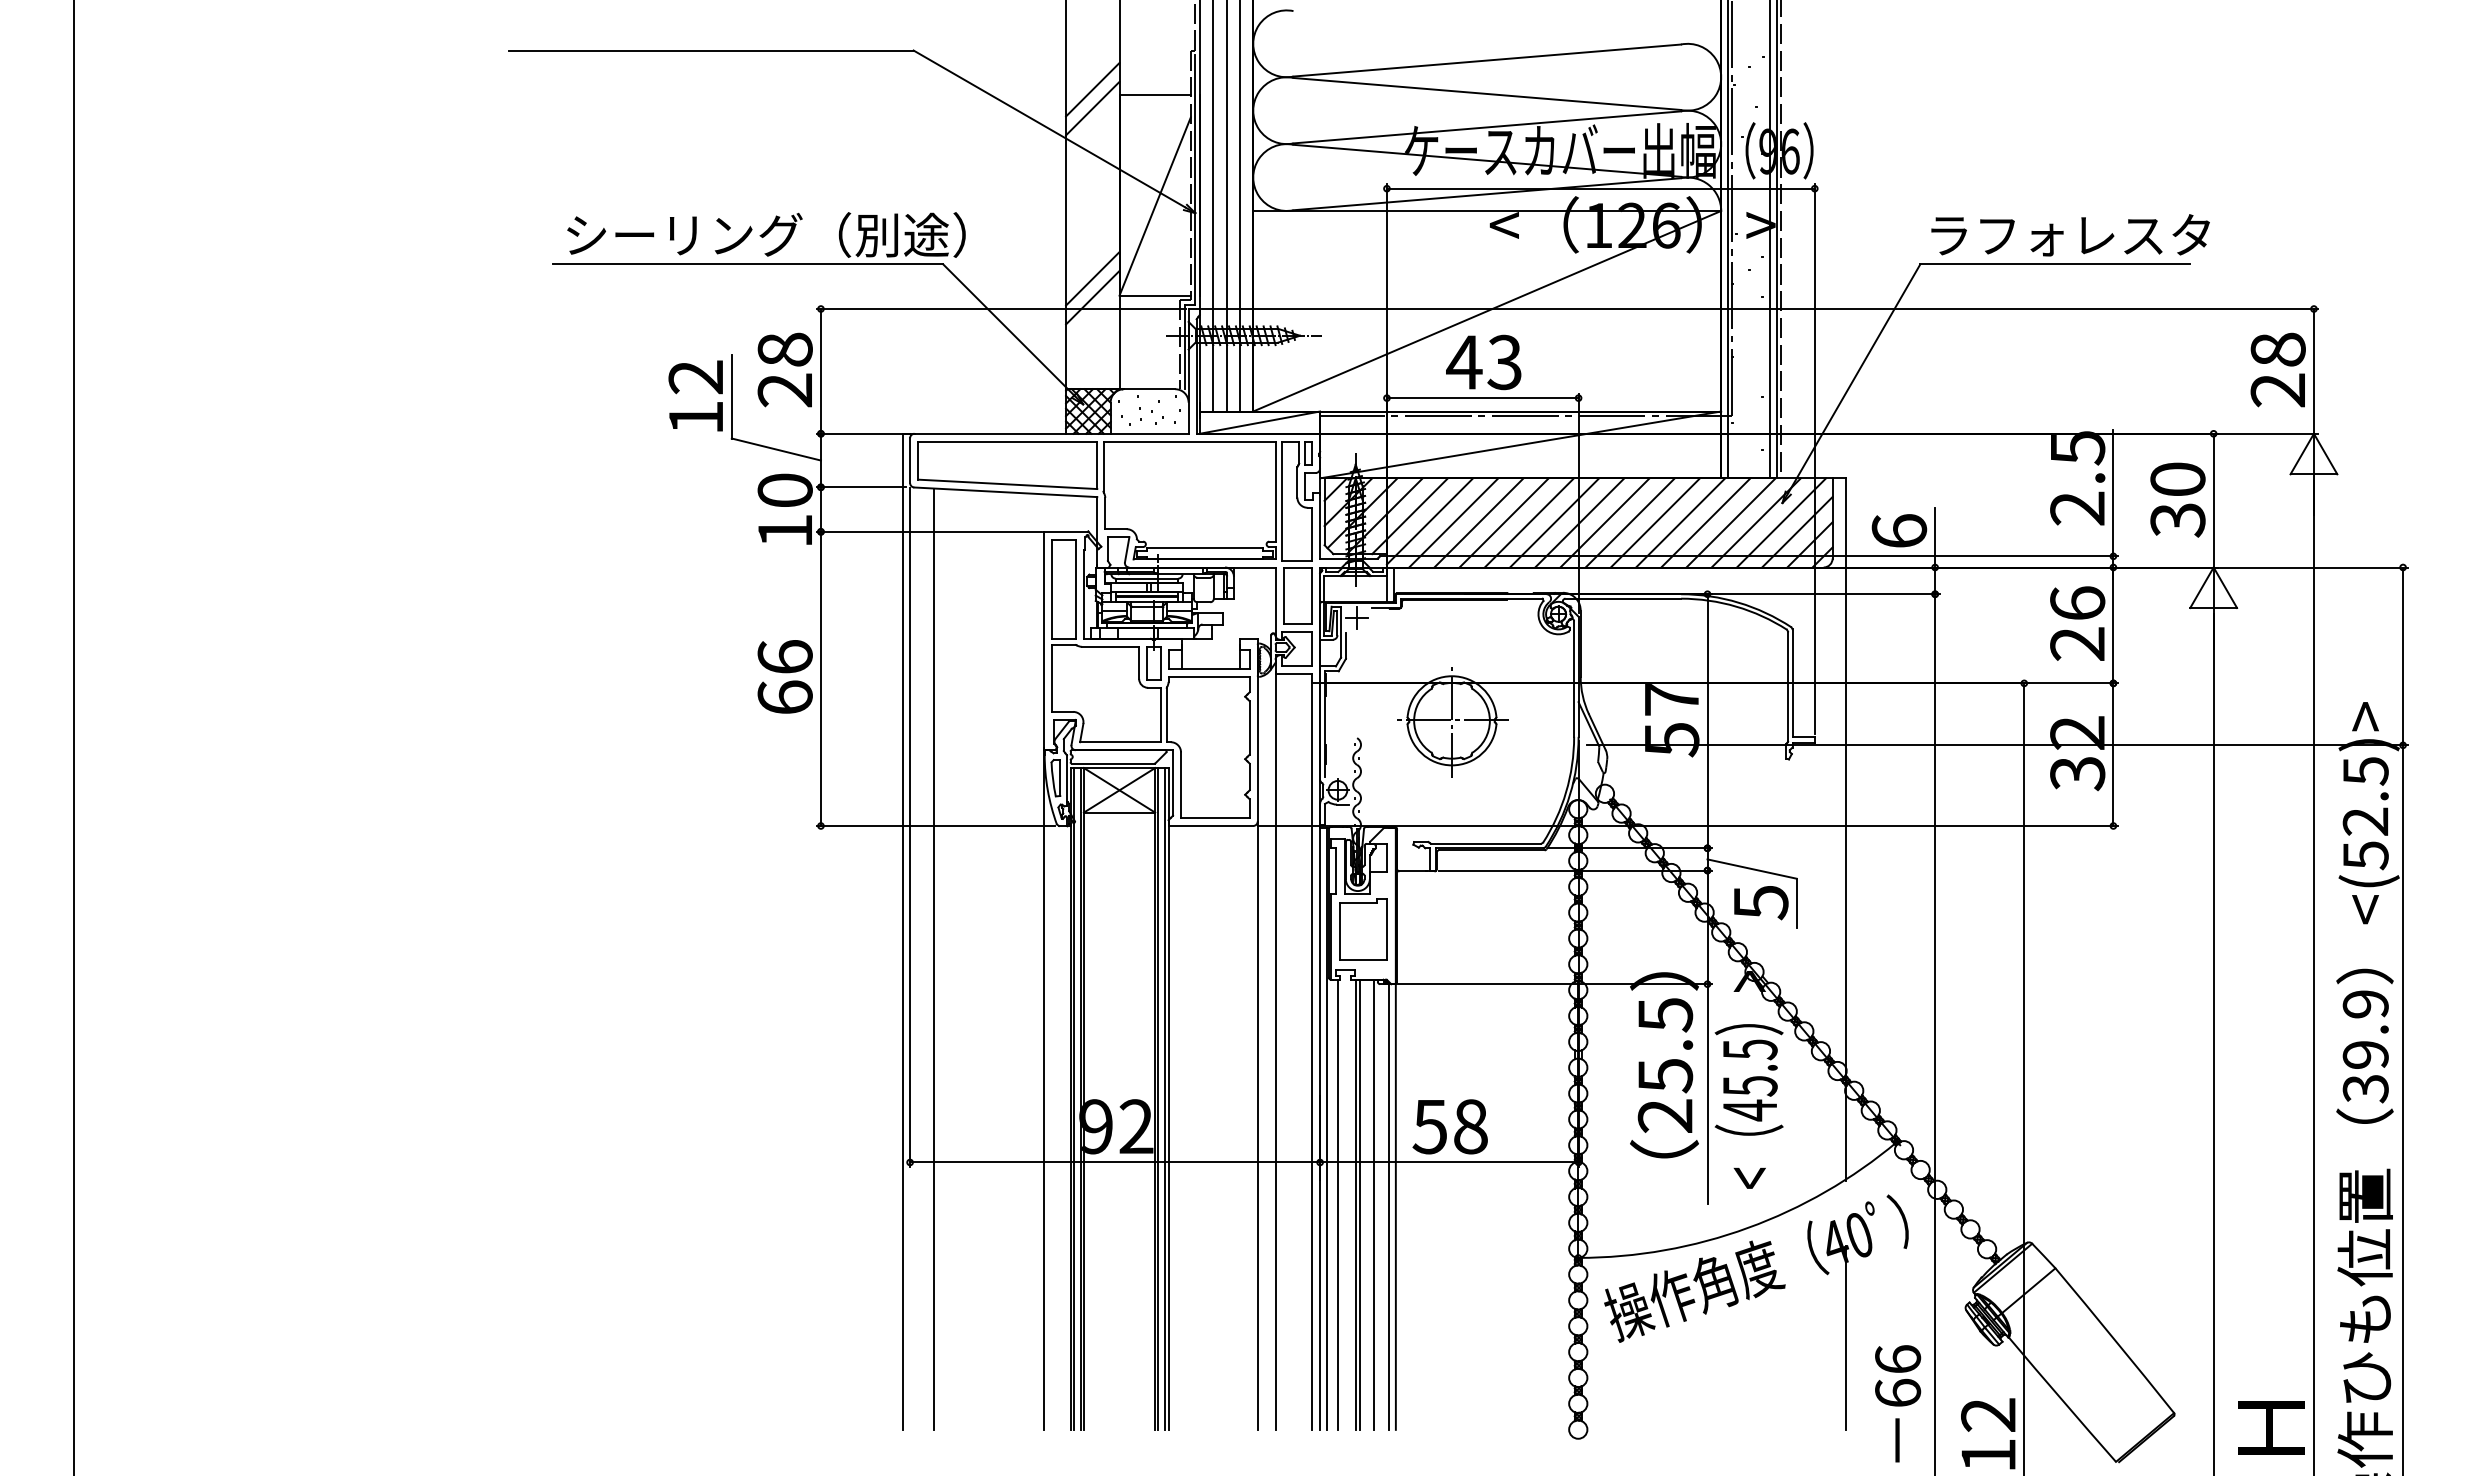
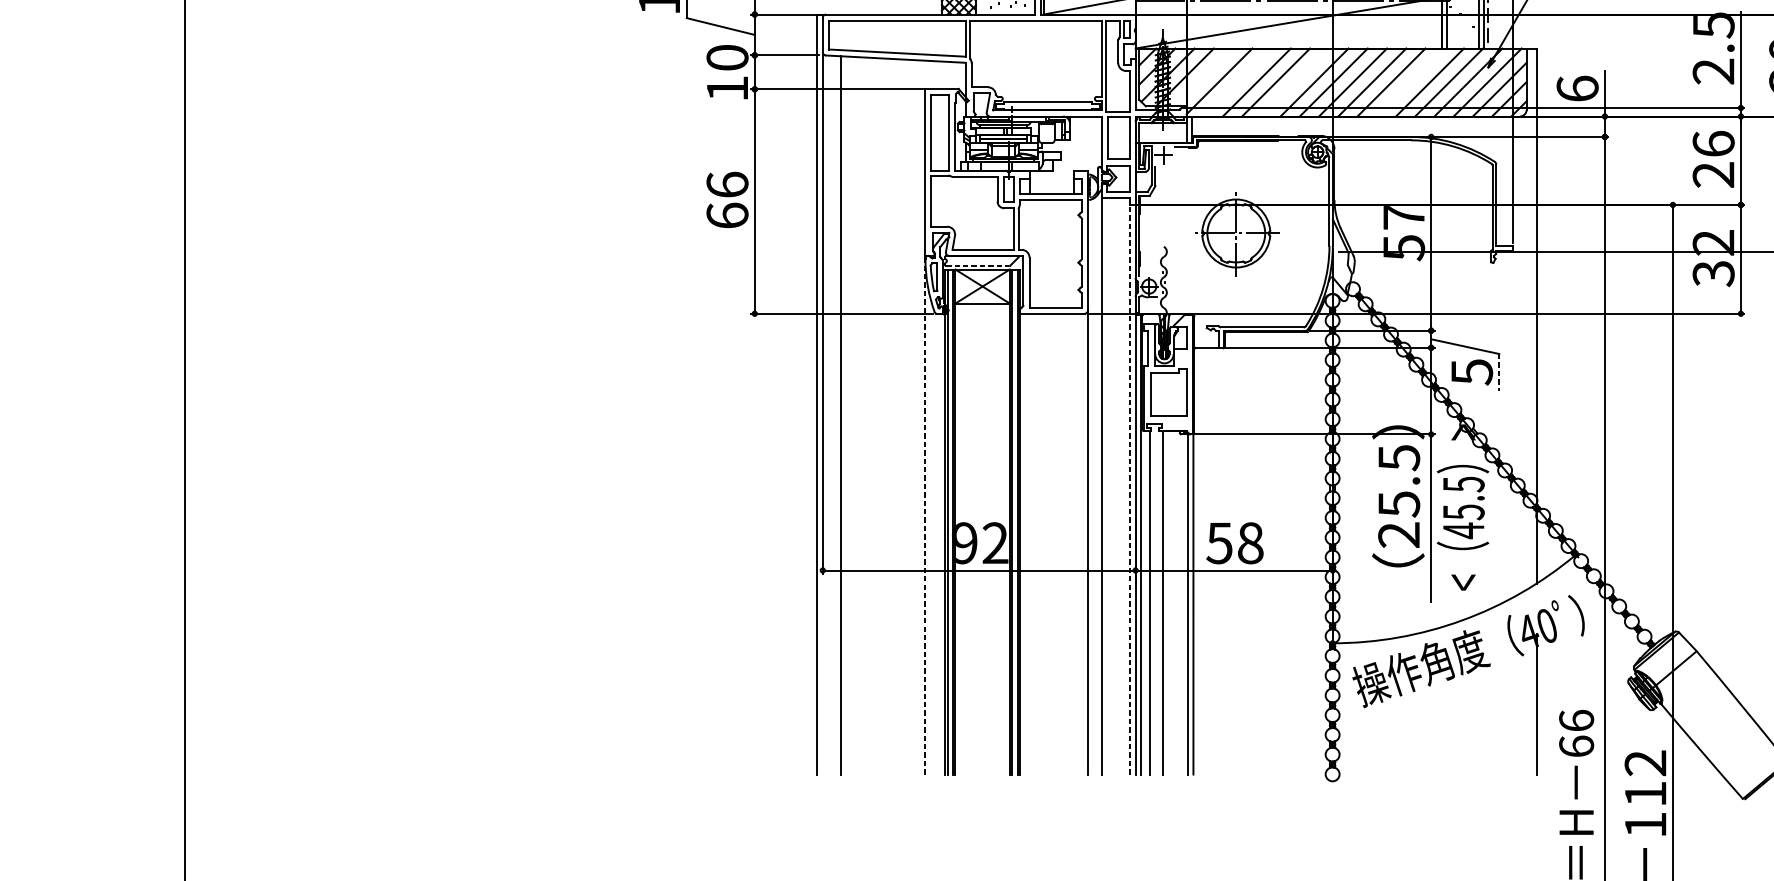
line: (1409, 516) -> (1203, 77), removed
line: (1453, 522) -> (1237, 82), removed
line: (1528, 522) -> (1294, 82), removed
line: (1680, 522) -> (1410, 82), removed
line: (1113, 763) -> (978, 266), solid -> dashed
line: (1796, 903) -> (1499, 372), solid -> dashed
line: (1312, 1055) -> (1129, 488), solid -> dashed
line: (1043, 1088) -> (924, 514), solid -> dashed
line: (1359, 1204) -> (1165, 602), removed
line: (1374, 1204) -> (1177, 602), removed

